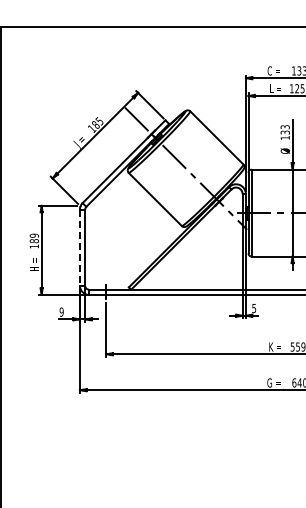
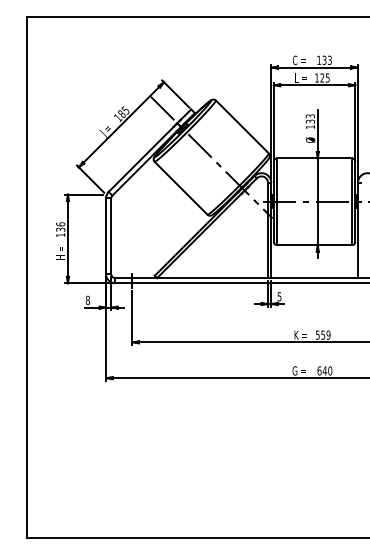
text: (34, 237) -> (60, 226), 189 -> 136
line: (80, 247) -> (106, 236), dashed -> solid
text: (61, 312) -> (87, 300), 9 -> 8

